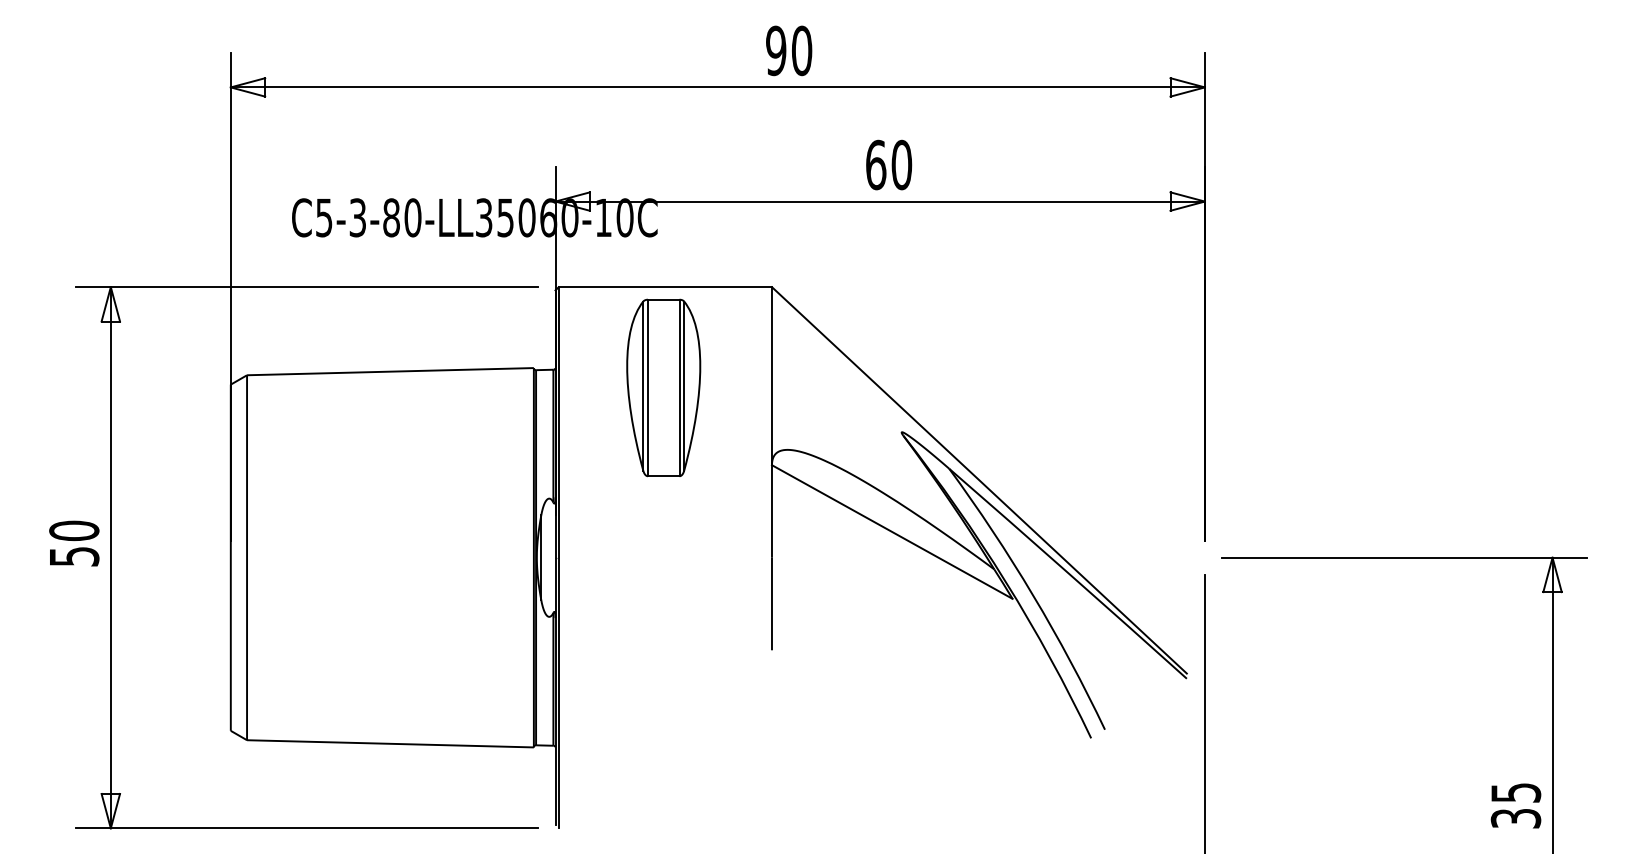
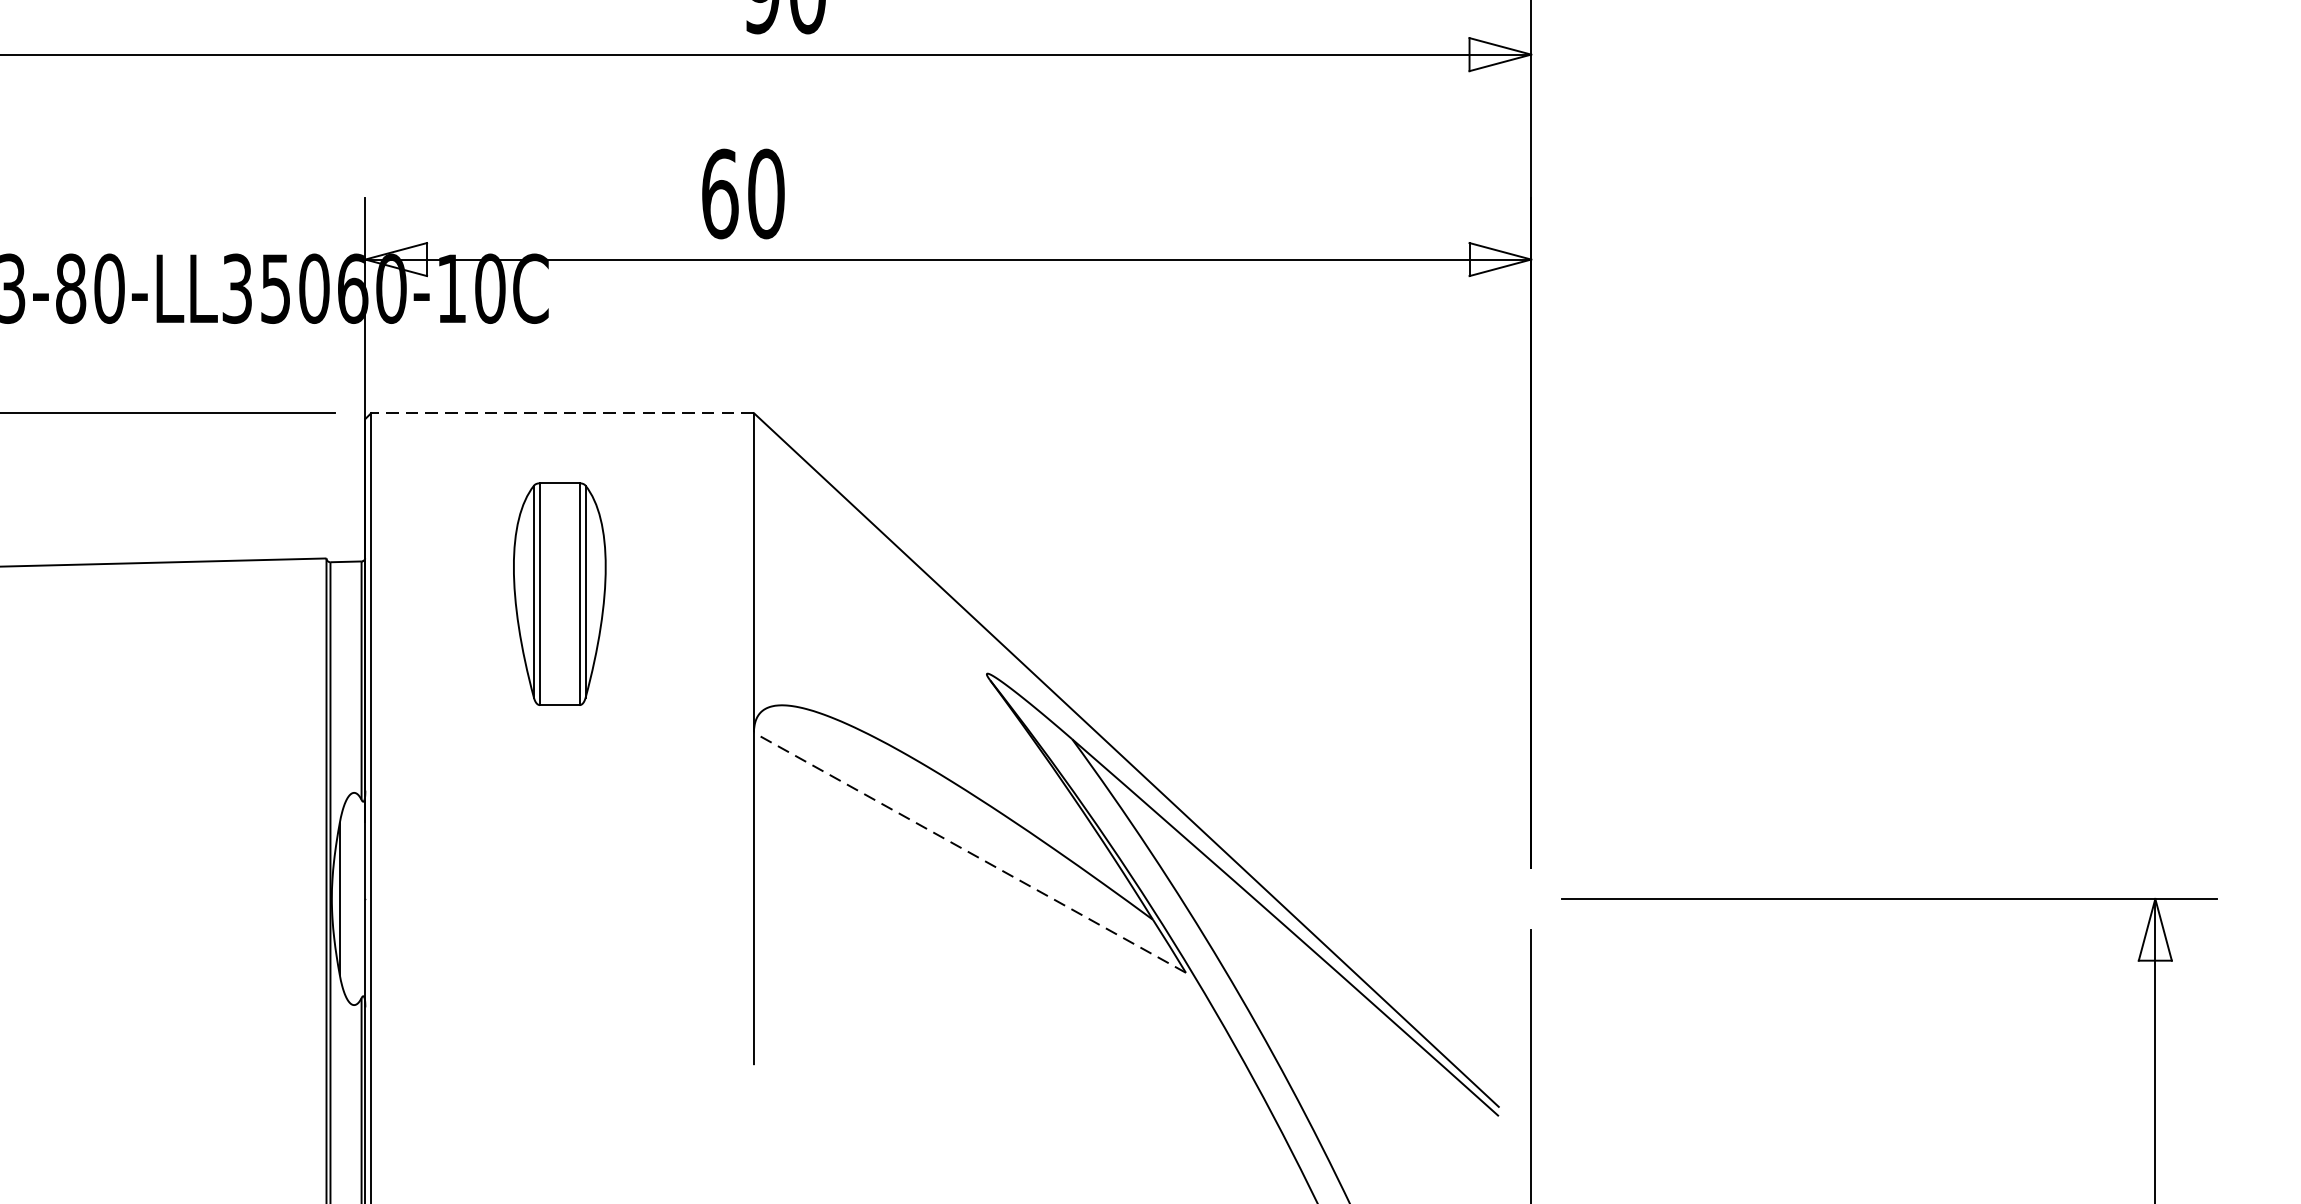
text: (889, 164) -> (744, 192), moved
line: (665, 287) -> (562, 413), solid -> dashed
part: (663, 387) -> (559, 593), size x0.7
line: (892, 532) -> (970, 853), solid -> dashed

